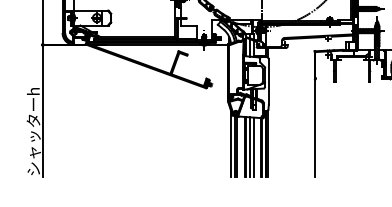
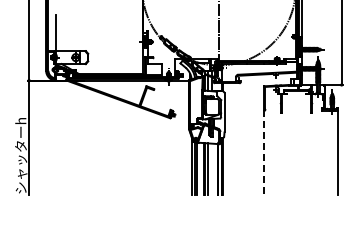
line: (315, 127) -> (264, 152), solid -> dashed
line: (253, 147) -> (211, 169), removed

